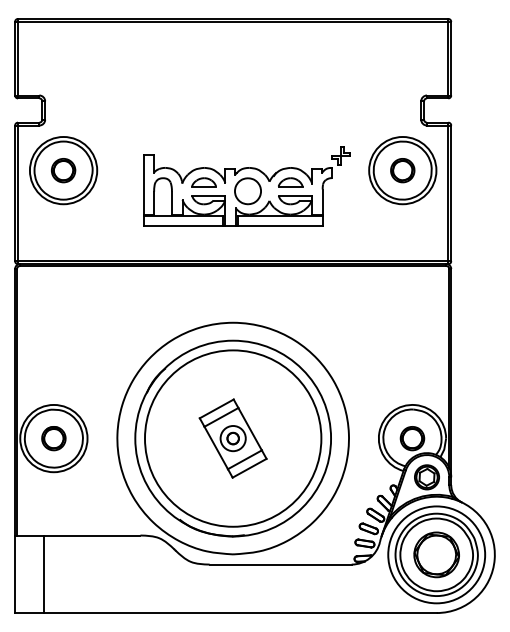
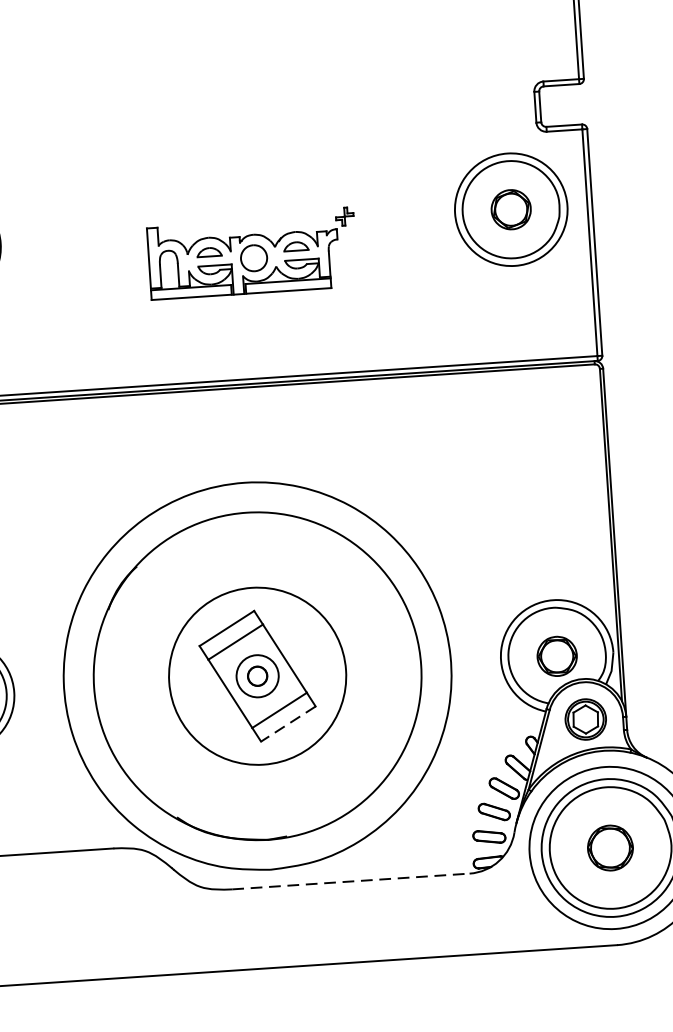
part: (246, 186) -> (251, 253), size x0.6
circle: (233, 438) -> (258, 676), size x0.6
line: (249, 468) -> (288, 724), solid -> dashed
part: (436, 554) -> (610, 847), size x0.6
line: (281, 564) -> (352, 881), solid -> dashed

